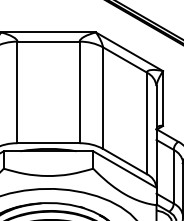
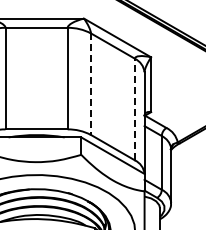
line: (102, 98) -> (90, 84), solid -> dashed
line: (146, 123) -> (134, 109), solid -> dashed

